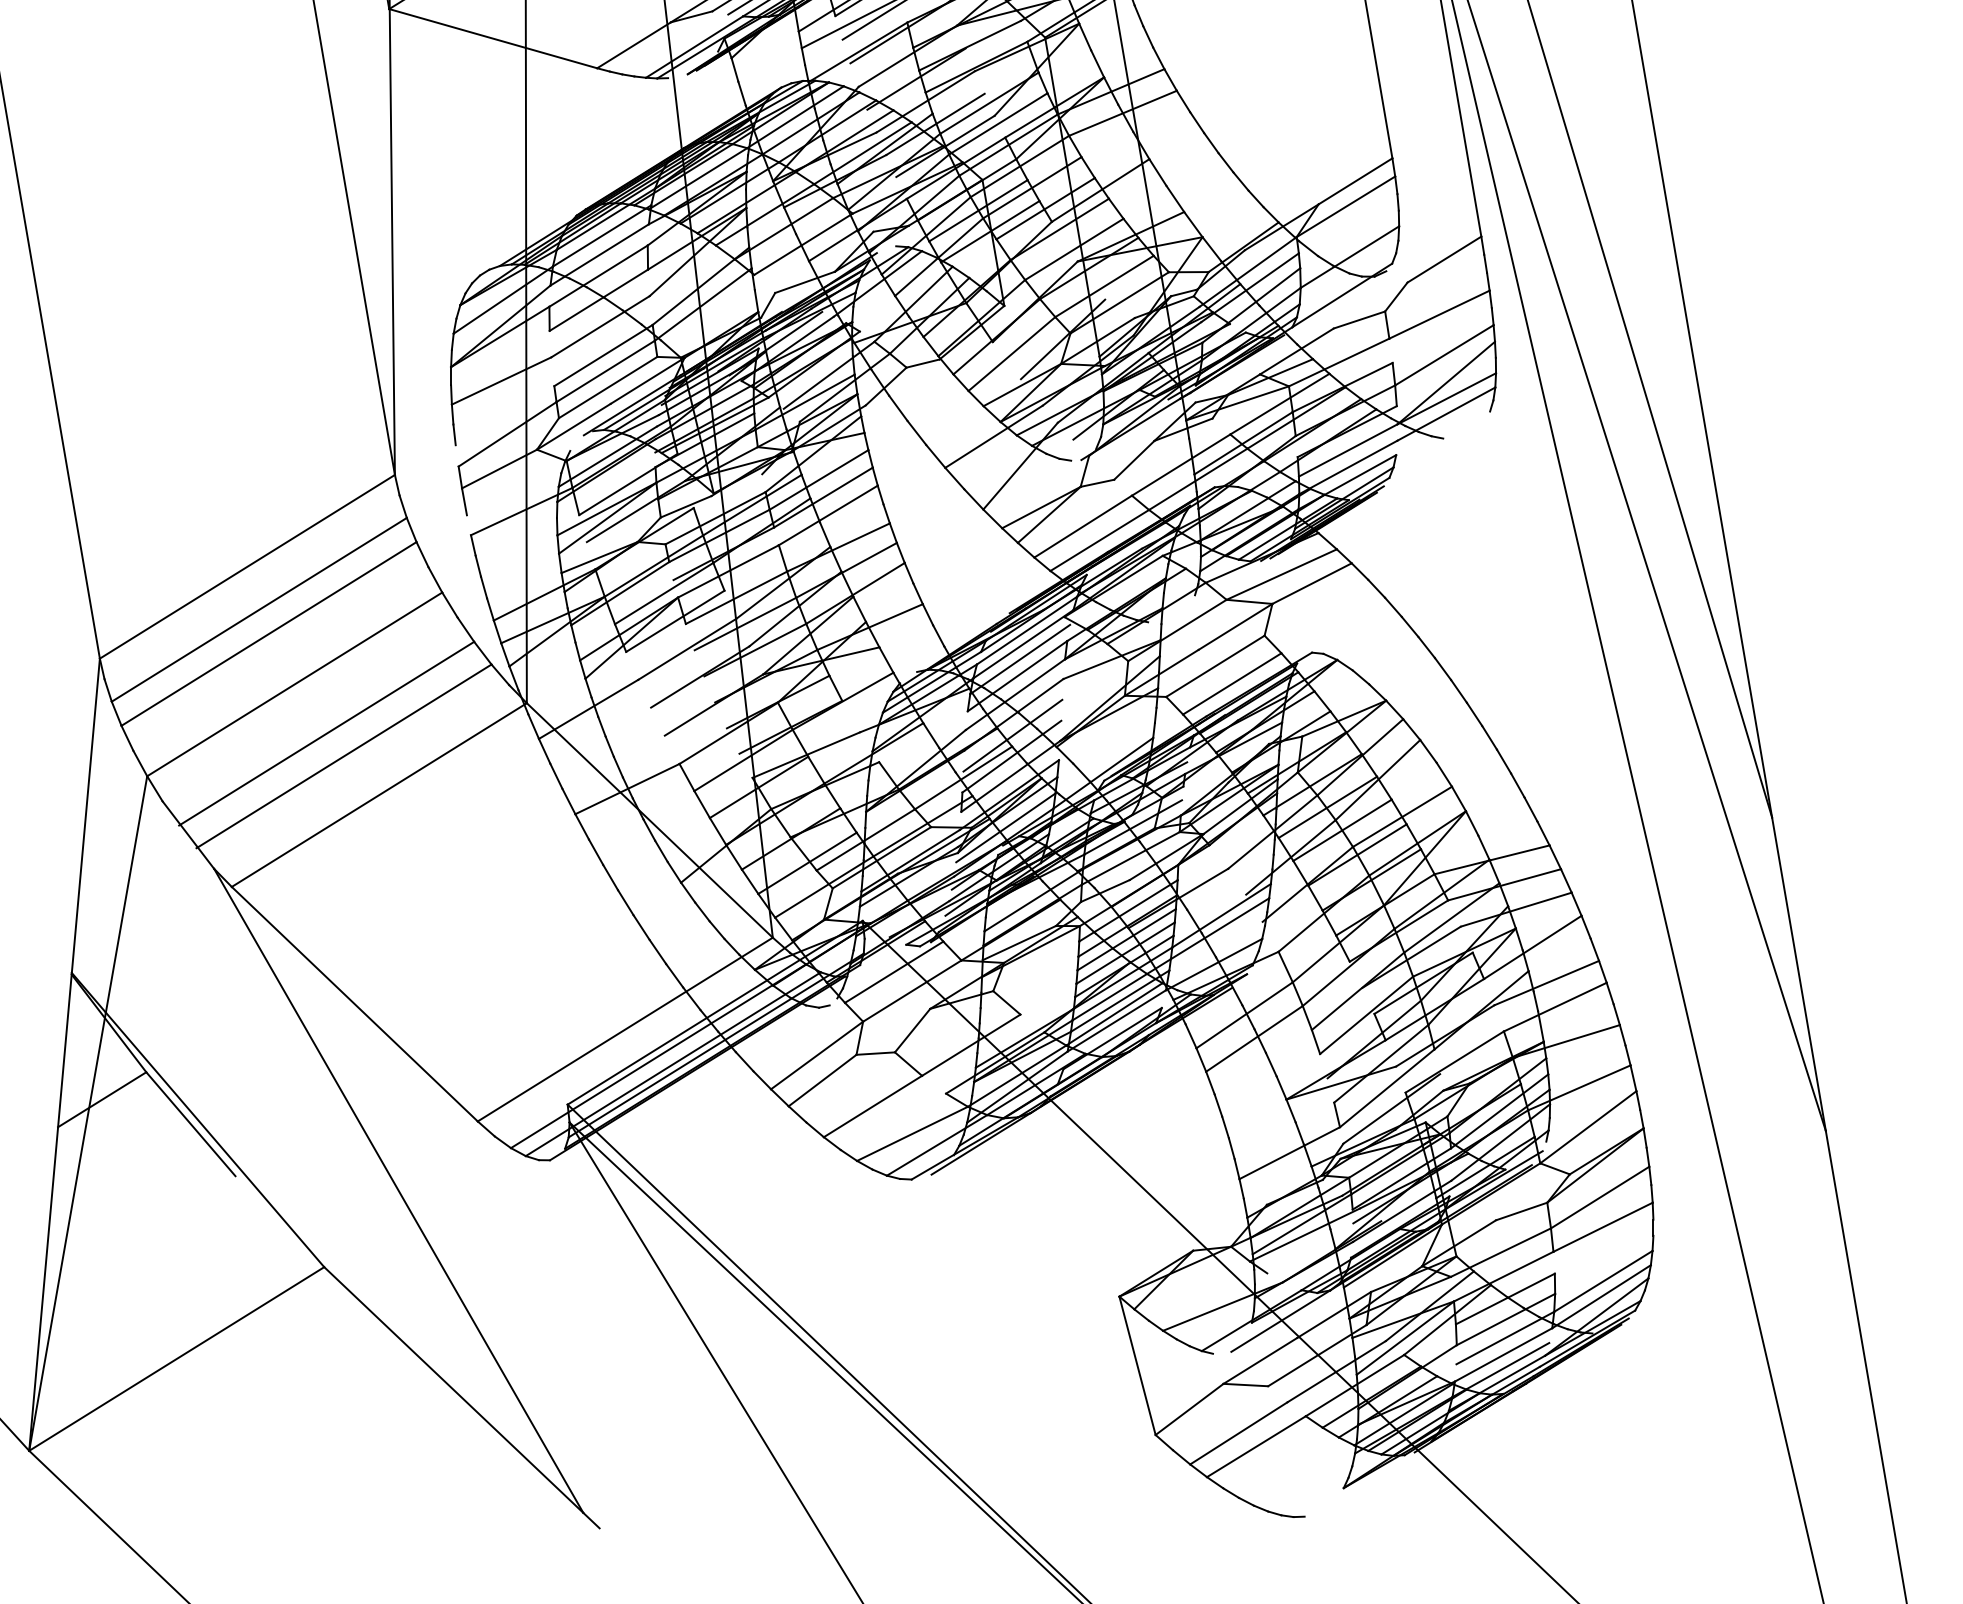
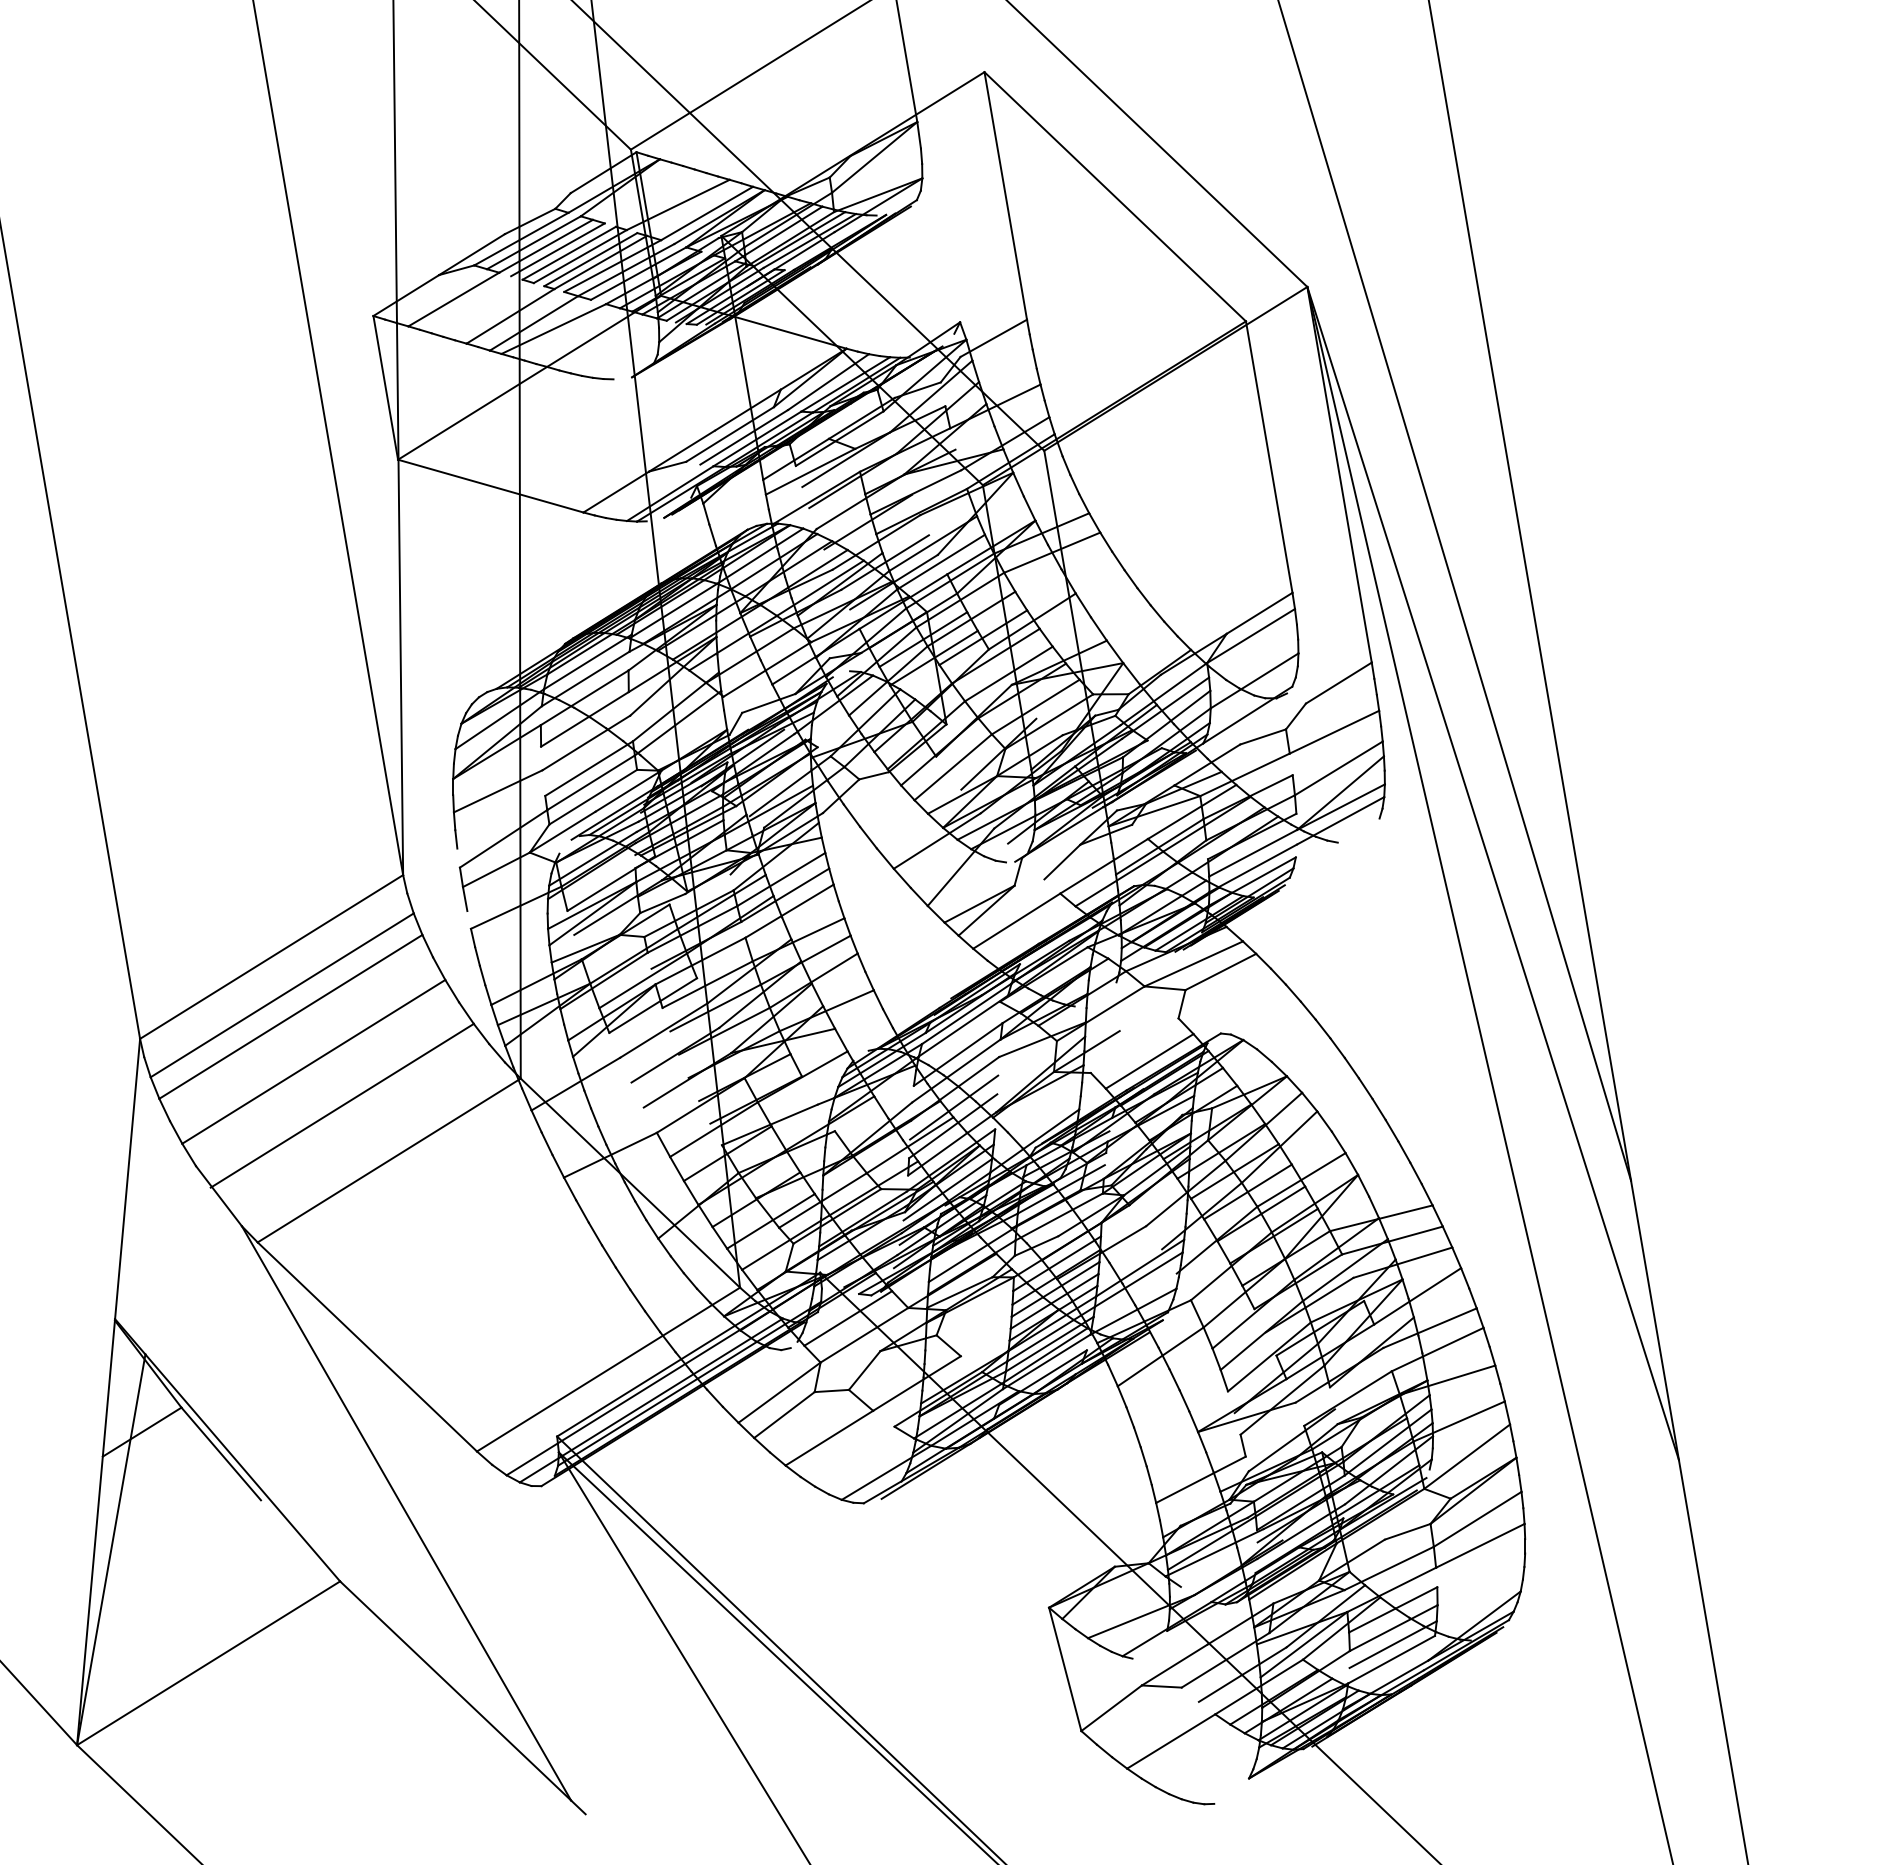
line: (1097, 483) -> (1029, 882), removed
line: (1099, 540) -> (1031, 933), removed
line: (1235, 626) -> (1152, 1010), removed
line: (1020, 659) -> (960, 1039), removed
line: (1215, 666) -> (1134, 1045), removed
line: (343, 755) -> (357, 1125), removed
line: (126, 893) -> (163, 1248), removed
line: (1254, 1038) -> (1169, 1377), removed
line: (1386, 1087) -> (1287, 1421), removed
line: (912, 1133) -> (864, 1462), removed
line: (1603, 1280) -> (1480, 1593), removed
line: (1601, 1296) -> (1478, 1607), removed
line: (1280, 1321) -> (1192, 1629), removed
line: (1501, 1370) -> (1389, 1673), removed
line: (1238, 1433) -> (1155, 1729), removed

